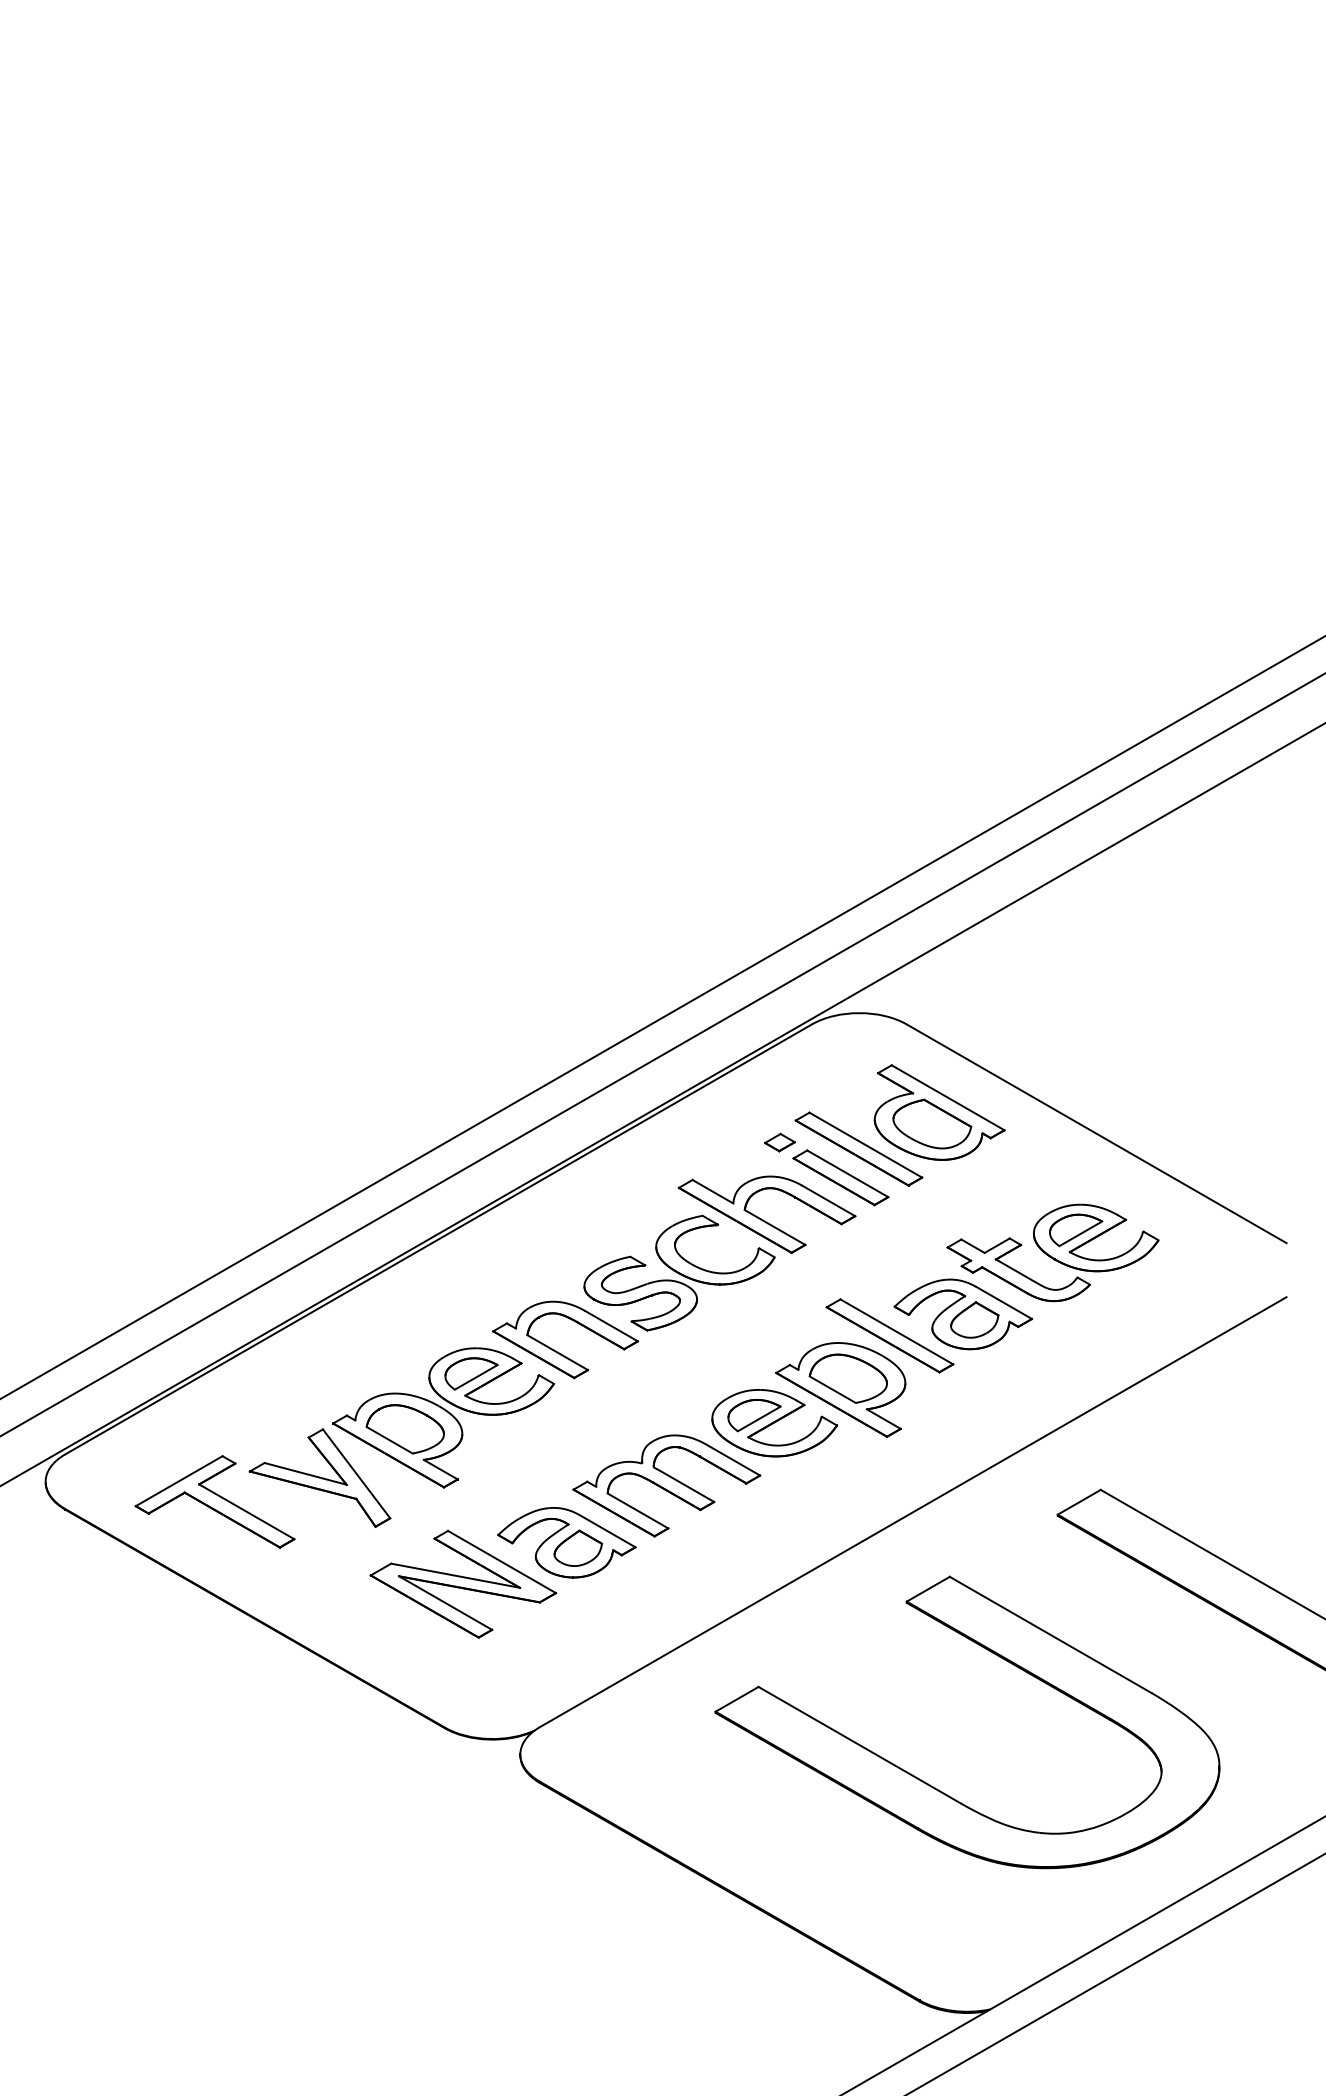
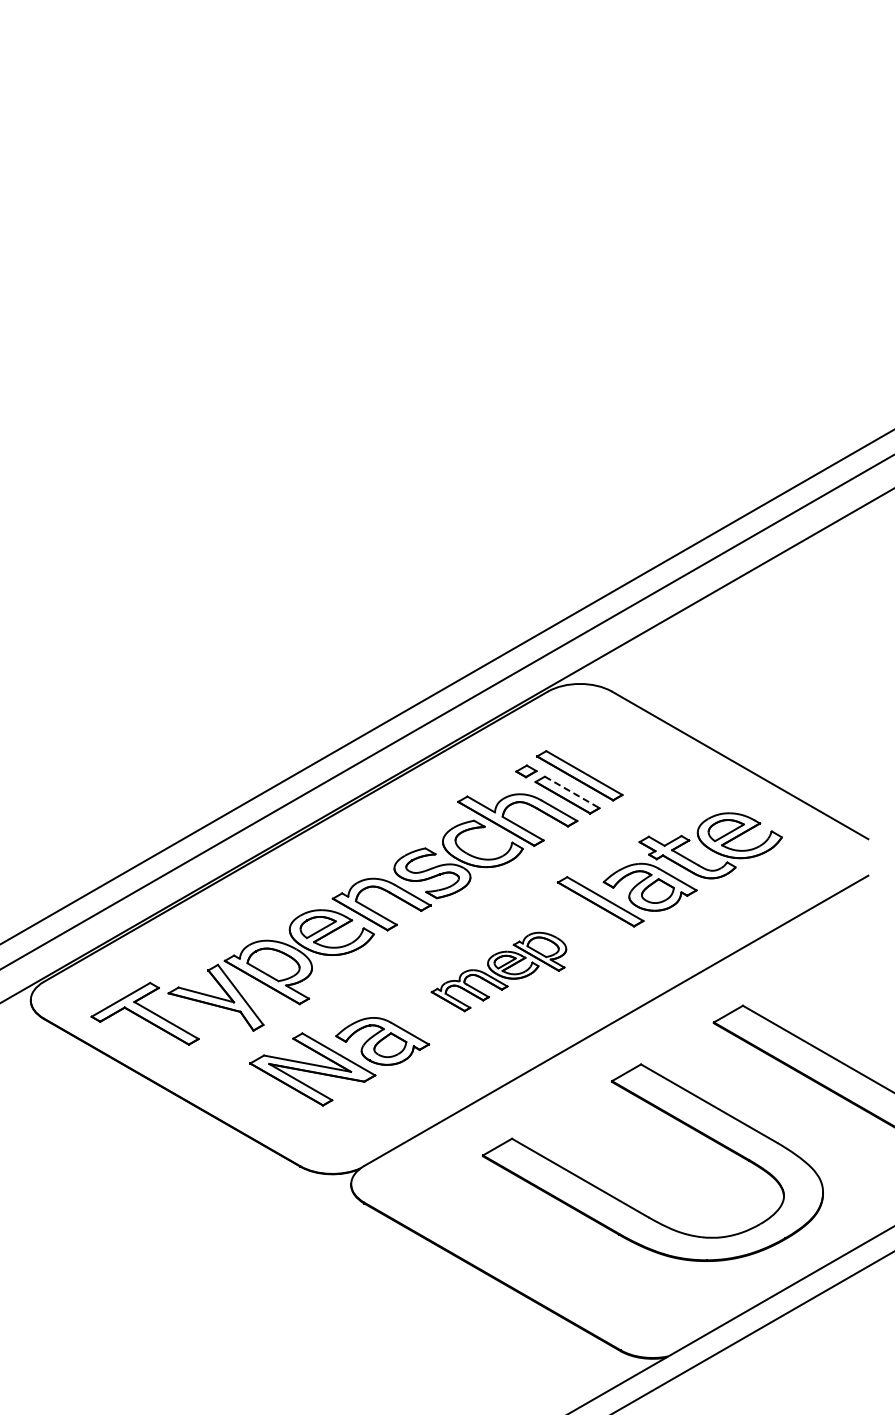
part: (940, 1111) -> (634, 750), removed
line: (848, 1173) -> (572, 792), solid -> dashed
part: (738, 1439) -> (498, 971), size x0.6

